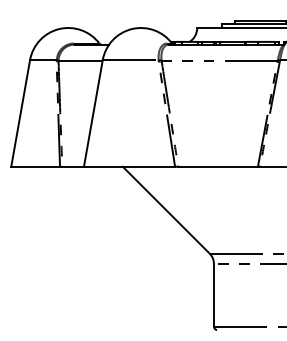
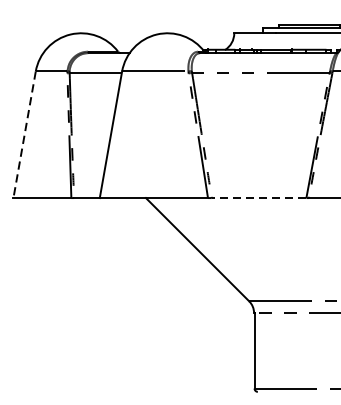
line: (20, 113) -> (24, 134), solid -> dashed
line: (218, 166) -> (259, 197), solid -> dashed

